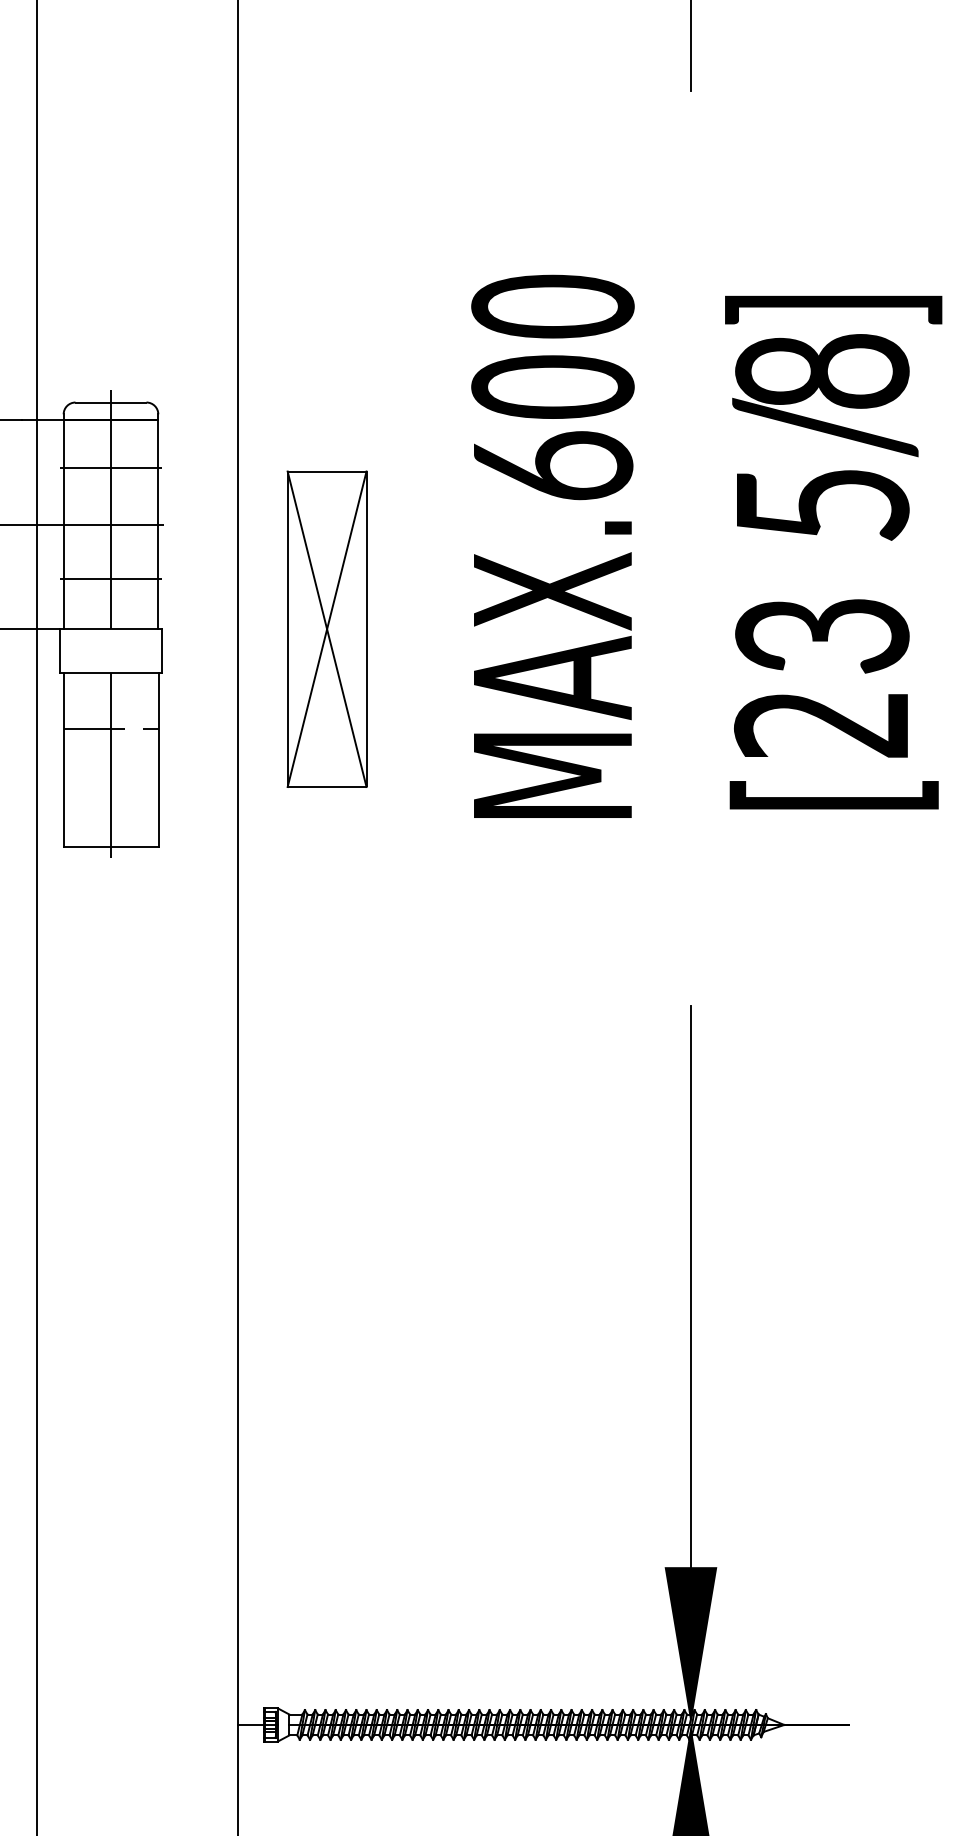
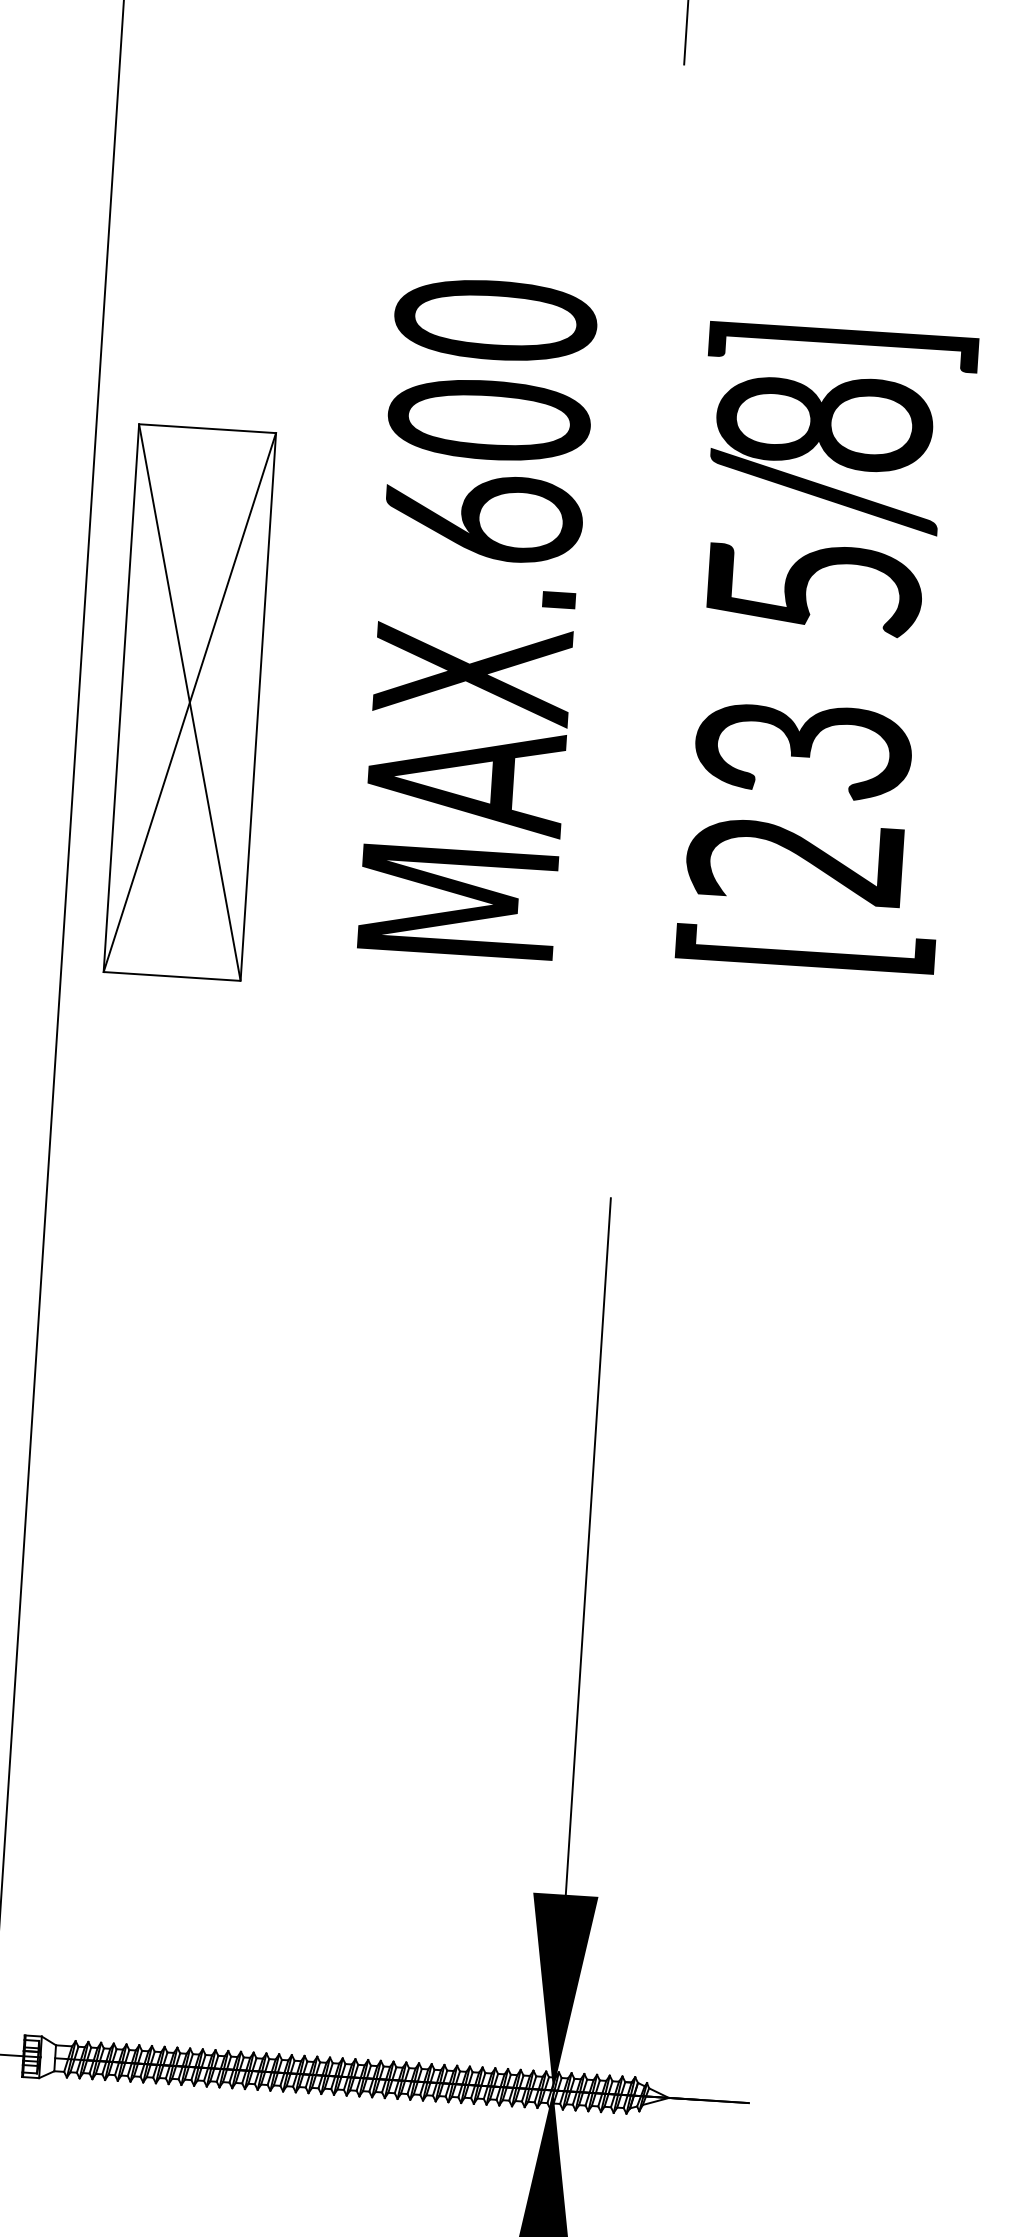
part: (326, 628) -> (189, 701), size x1.4

